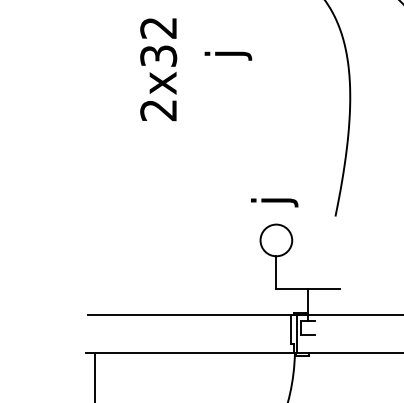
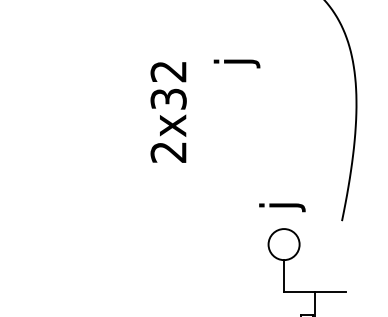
text: (158, 69) -> (168, 112), moved

